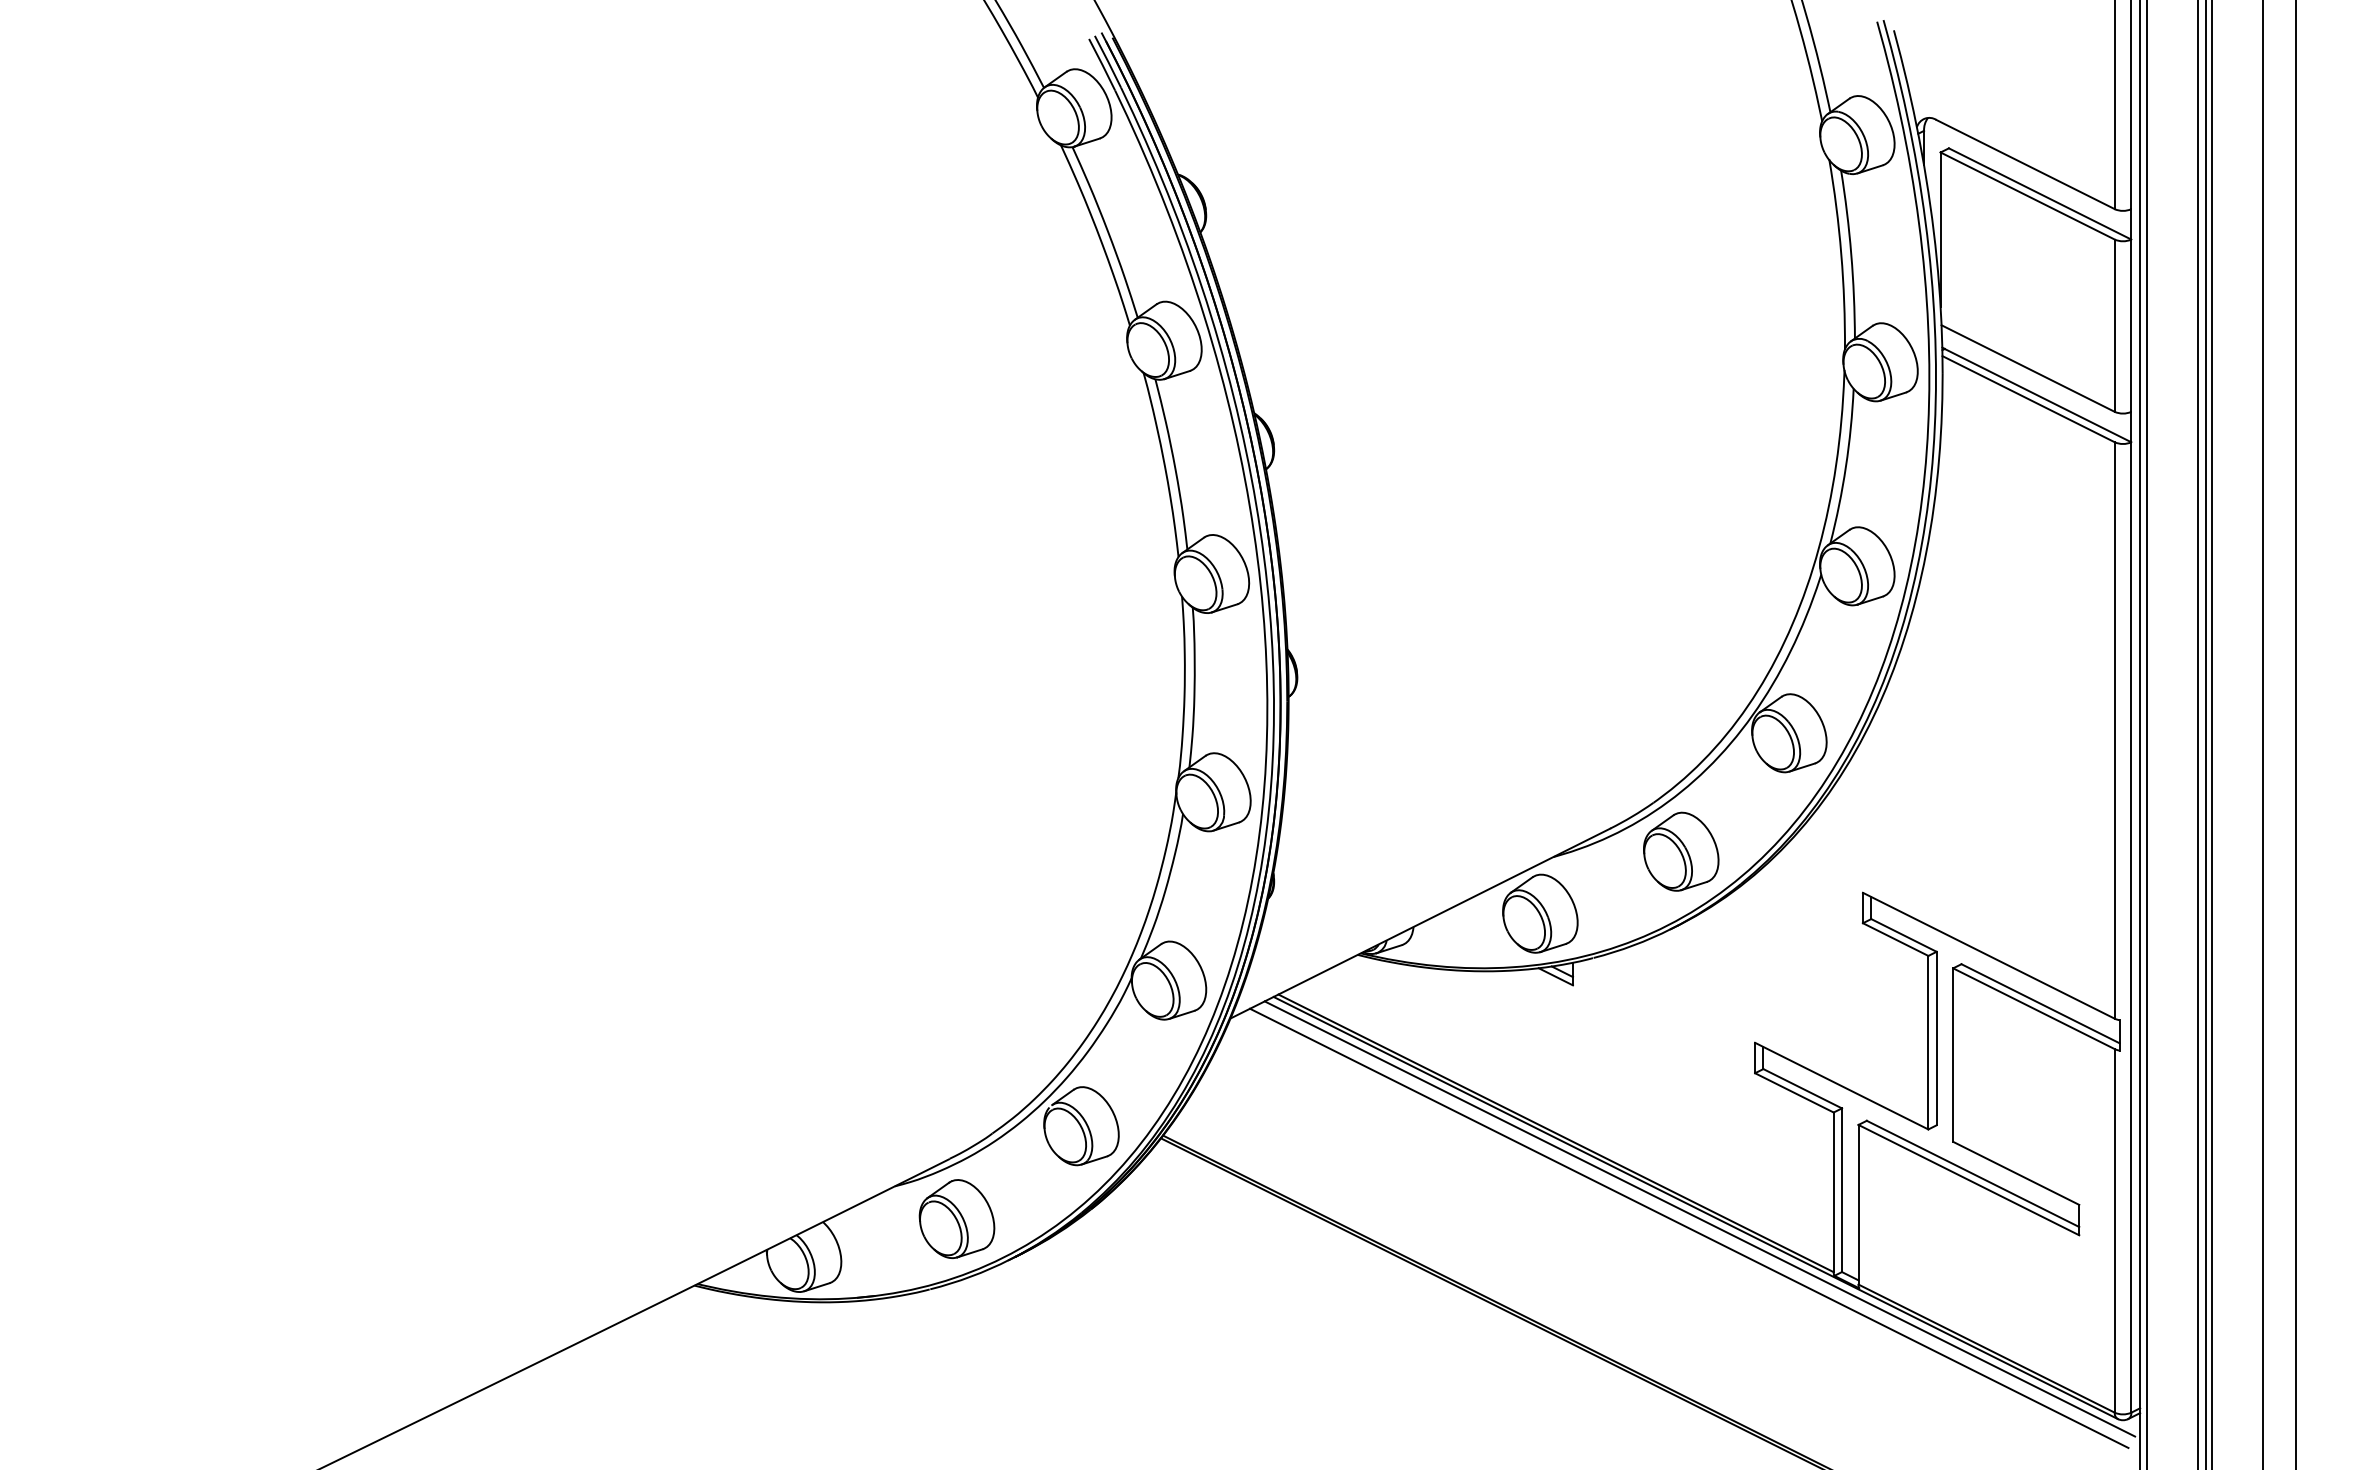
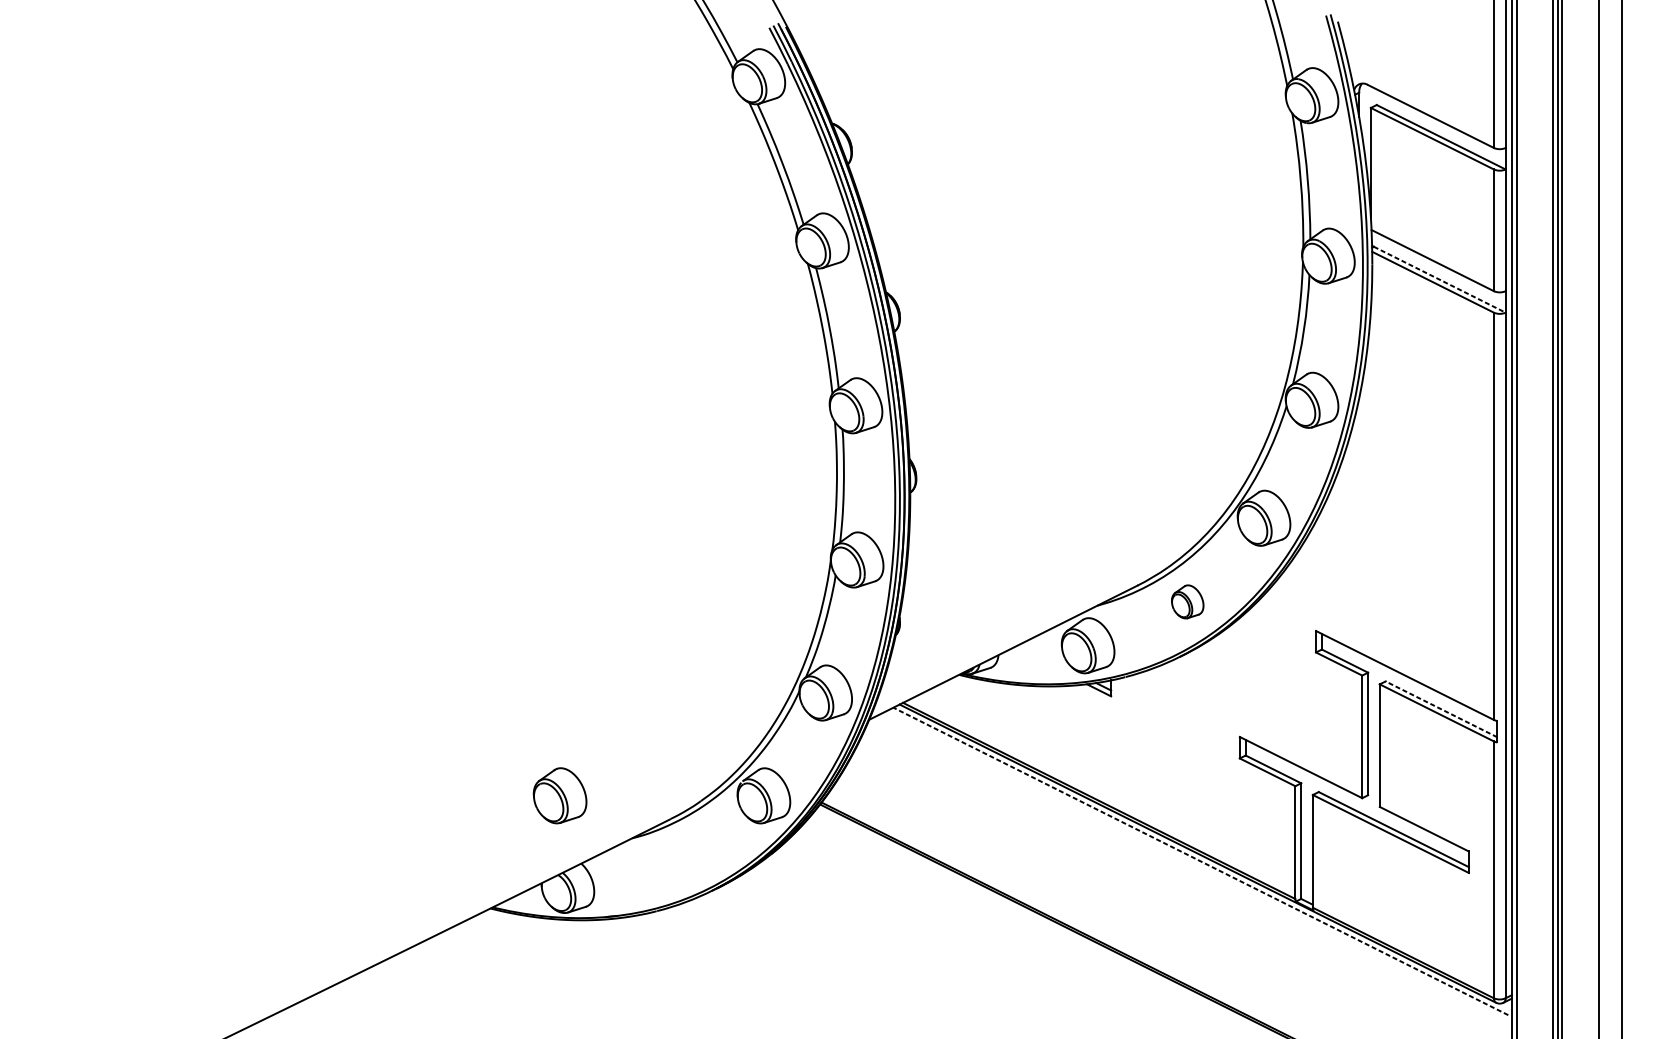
line: (2038, 395) -> (1440, 279), solid -> dashed
part: (1681, 851) -> (1187, 601), size x0.6
line: (2040, 1003) -> (1441, 709), solid -> dashed
part: (956, 1218) -> (559, 795), moved
line: (1699, 1218) -> (1200, 861), solid -> dashed
line: (1689, 1227) -> (1193, 867), removed

